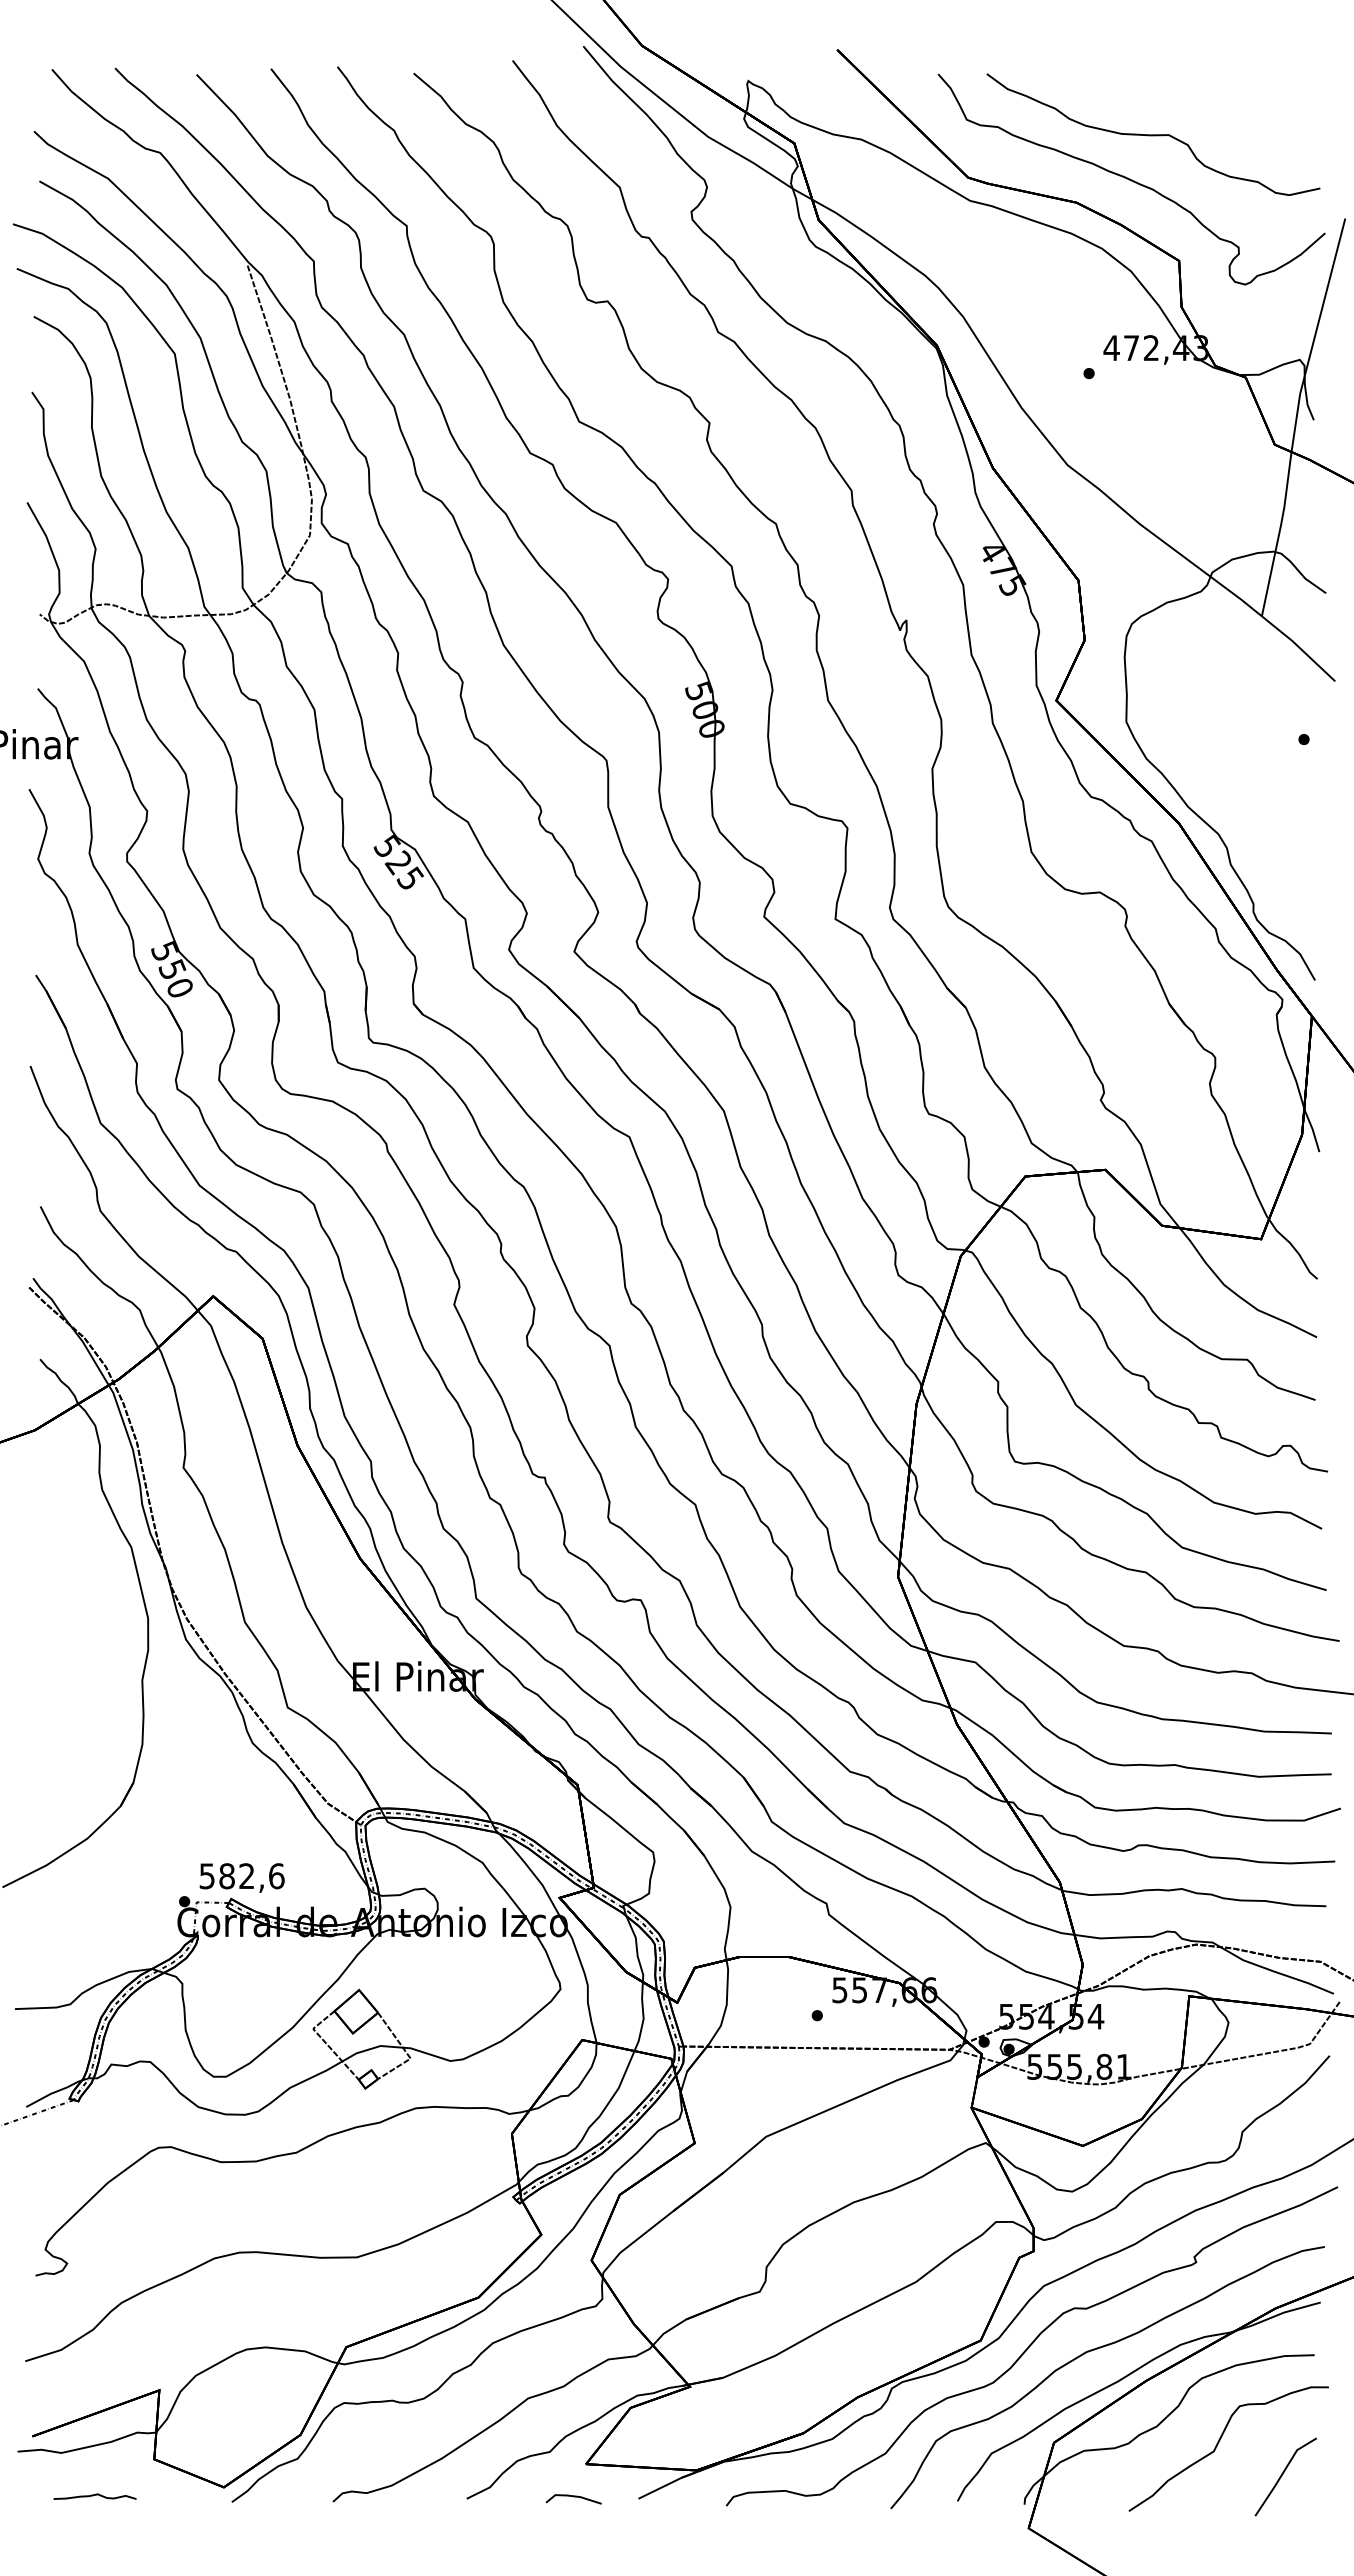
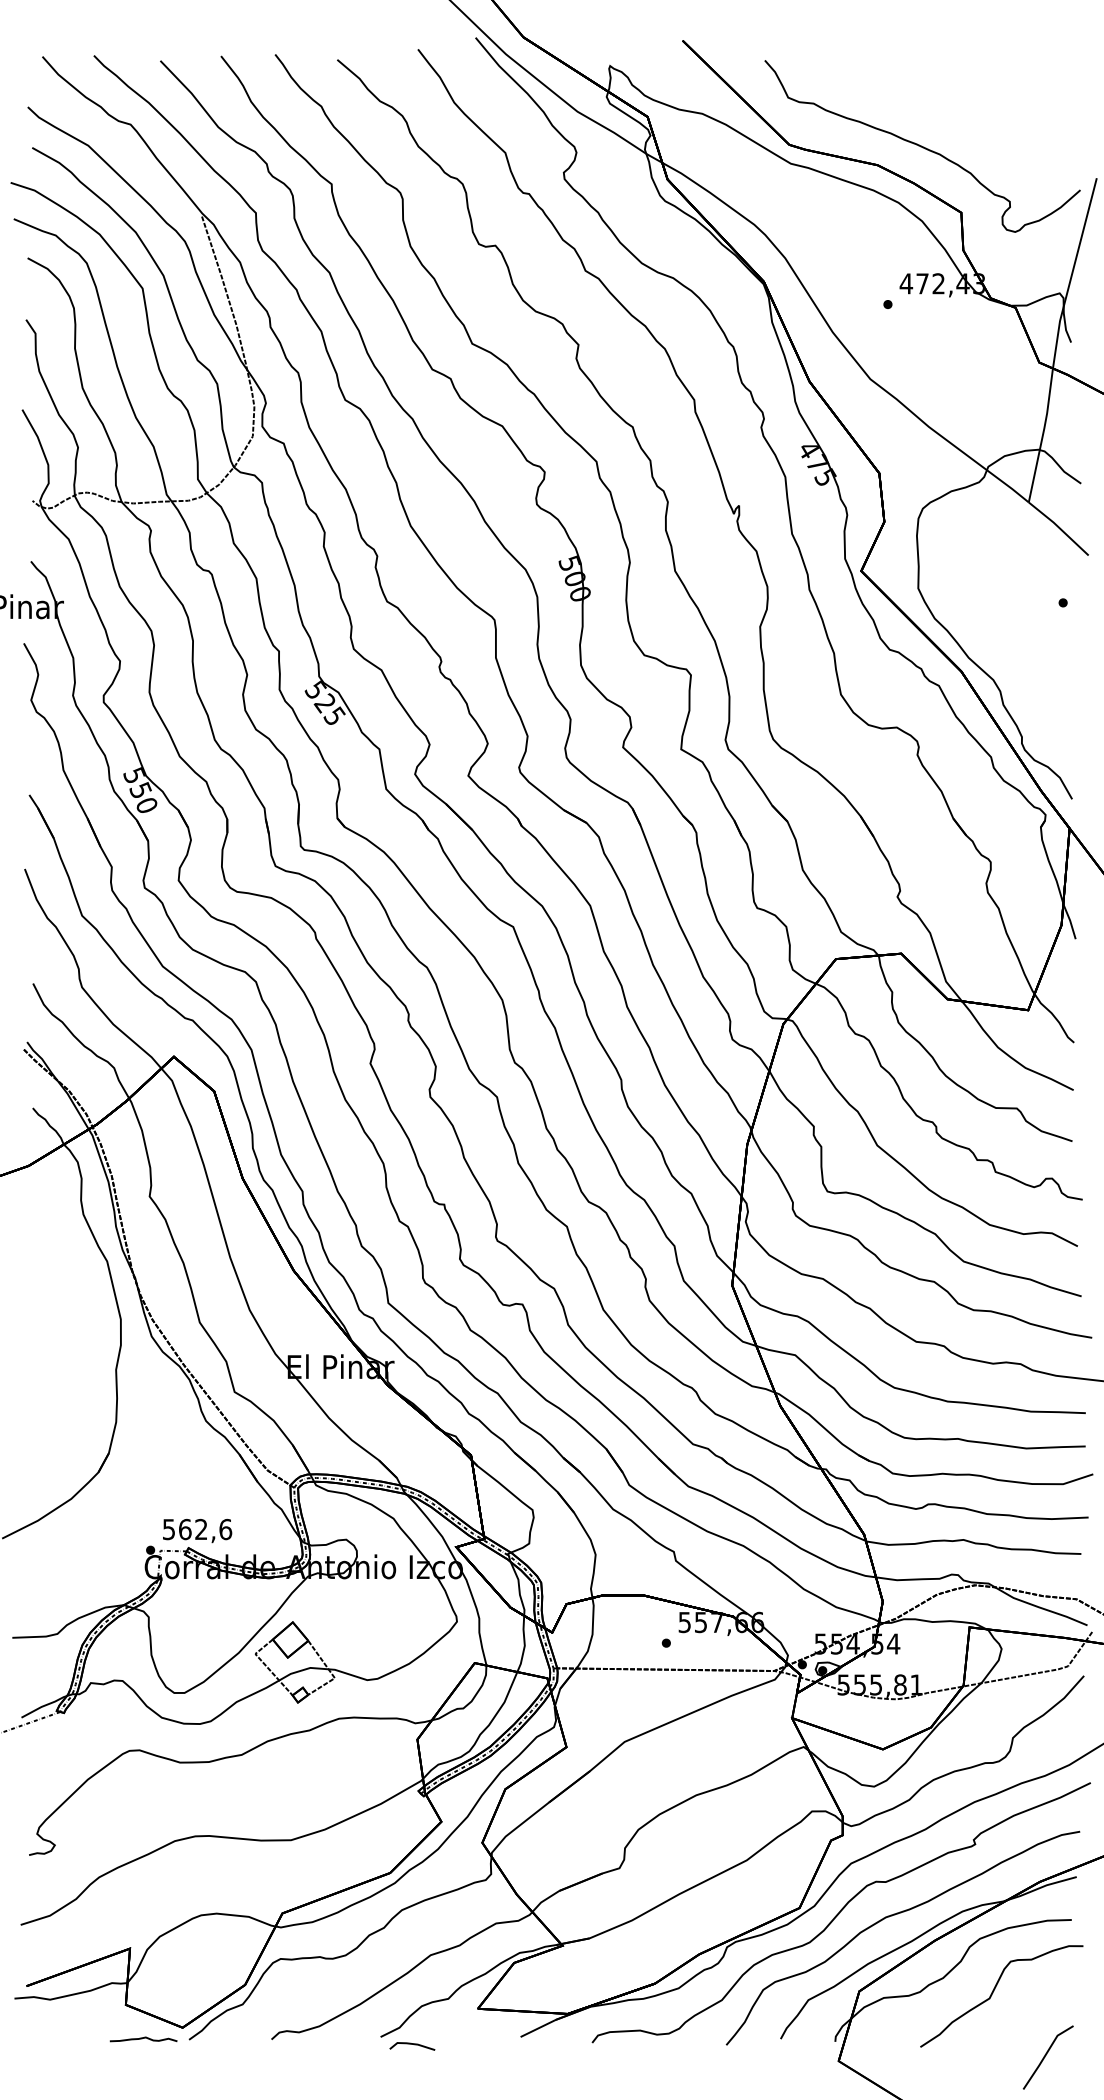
curve: (1153, 134) -> (940, 109), removed
text: (227, 1876) -> (185, 1529), 582,6 -> 562,6
line: (1283, 2474) -> (1046, 2055), moved
curve: (94, 2495) -> (143, 2038), moved
line: (573, 2497) -> (412, 2044), moved

